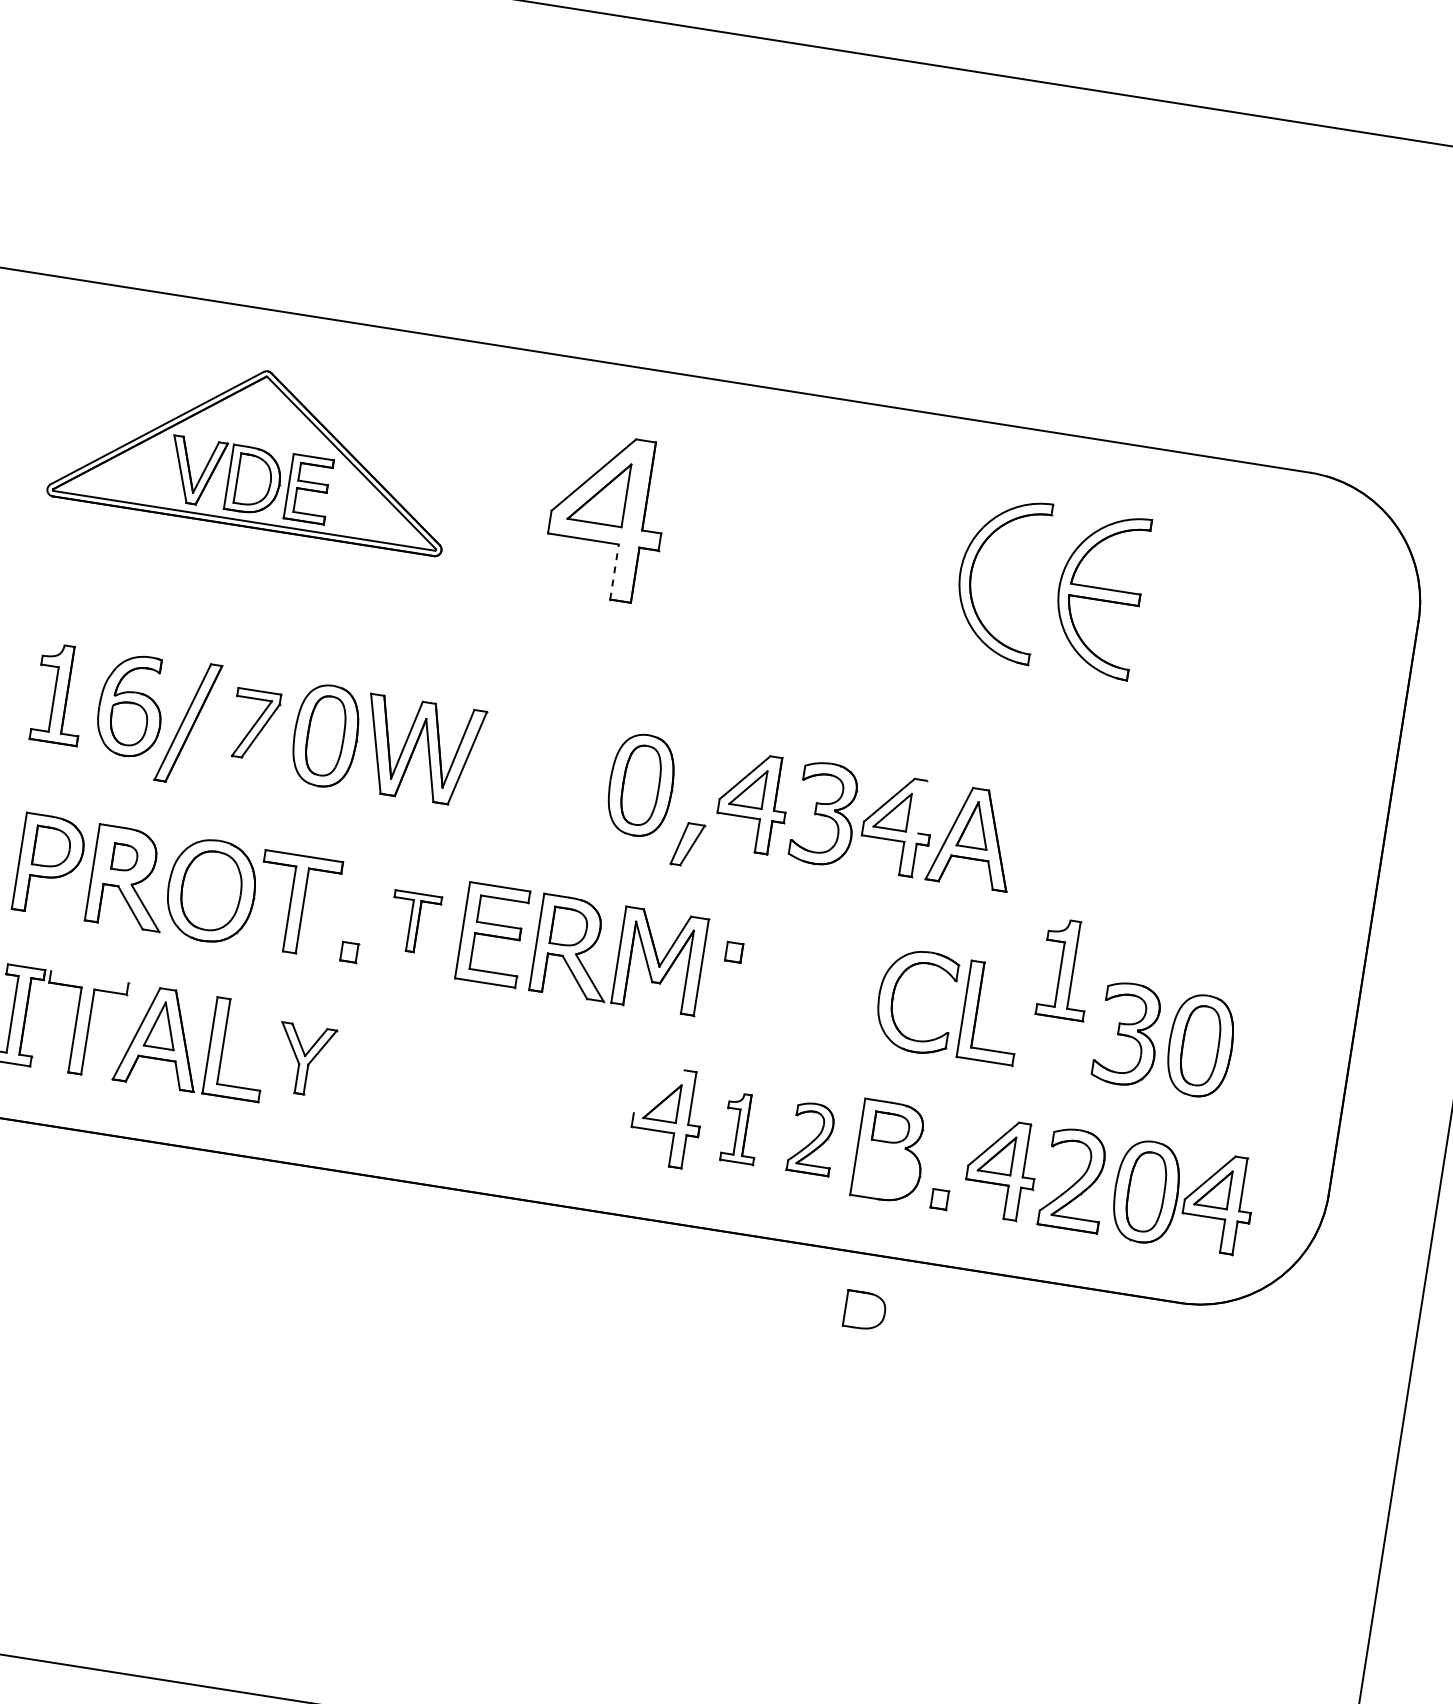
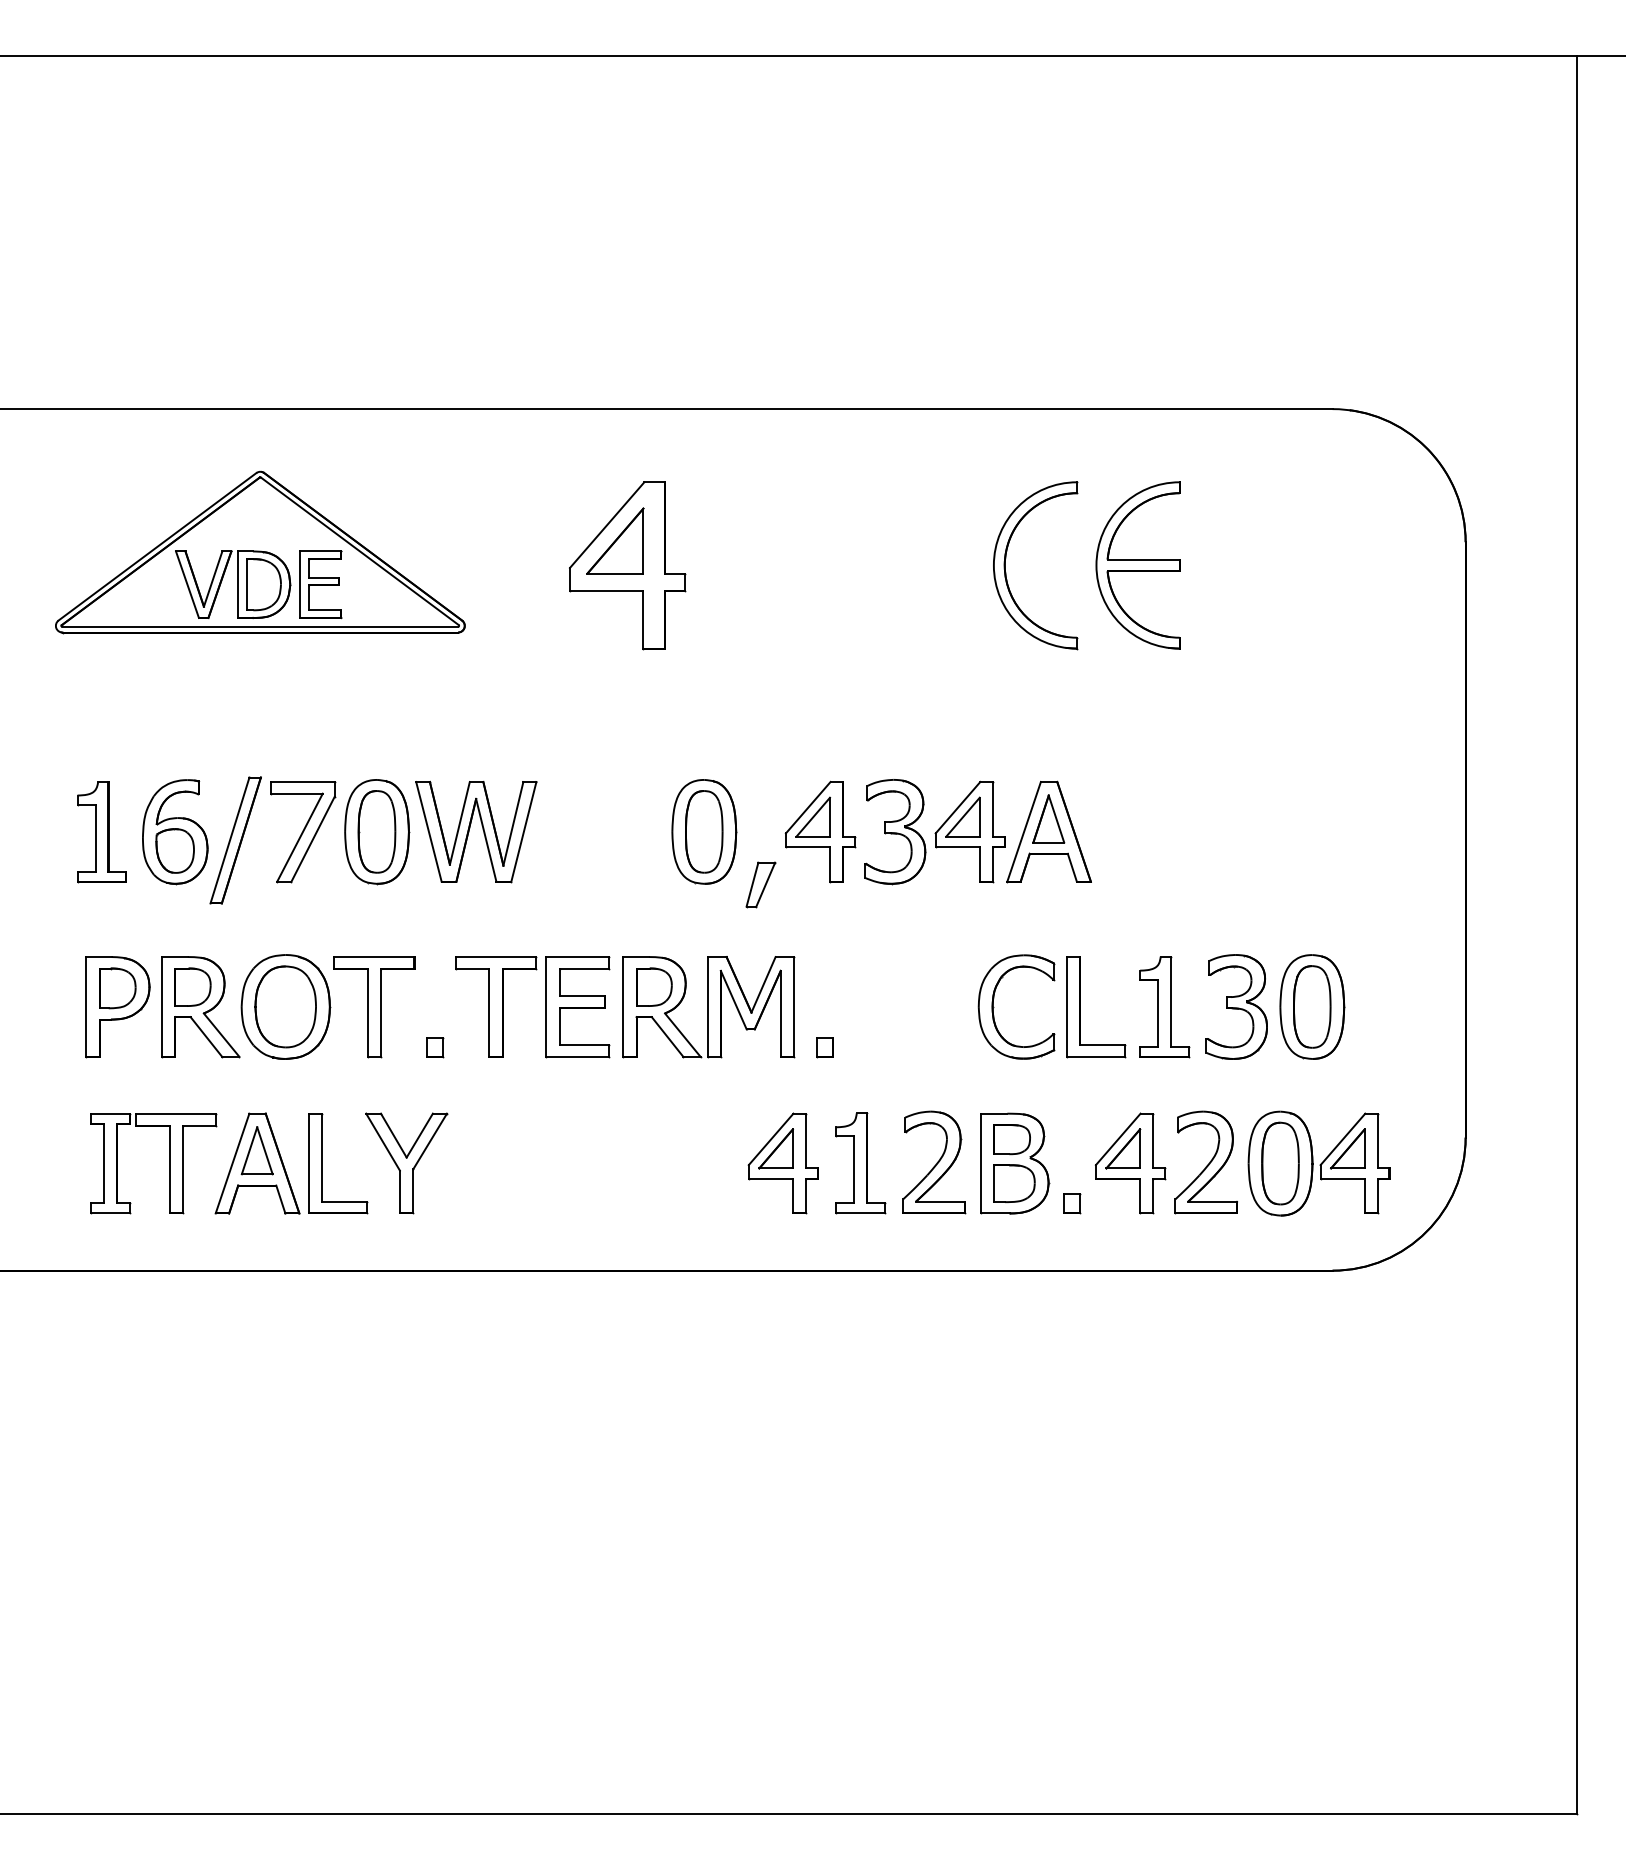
line: (614, 572) -> (643, 620), dashed -> solid
part: (254, 725) -> (303, 832), size x1.43
line: (922, 806) -> (992, 808), added
part: (124, 857) -> (192, 986), size x1.43
part: (414, 922) -> (496, 1006), size x1.67
part: (733, 952) -> (824, 1047), moved
part: (1066, 970) -> (1164, 1007), moved
line: (90, 977) -> (176, 1113), added
part: (304, 1059) -> (406, 1163), size x1.43
line: (658, 1091) -> (770, 1139), added
part: (741, 1128) -> (860, 1163), size x1.43
part: (813, 1138) -> (934, 1162), size x1.43
part: (865, 1310) -> (1014, 1183), moved

